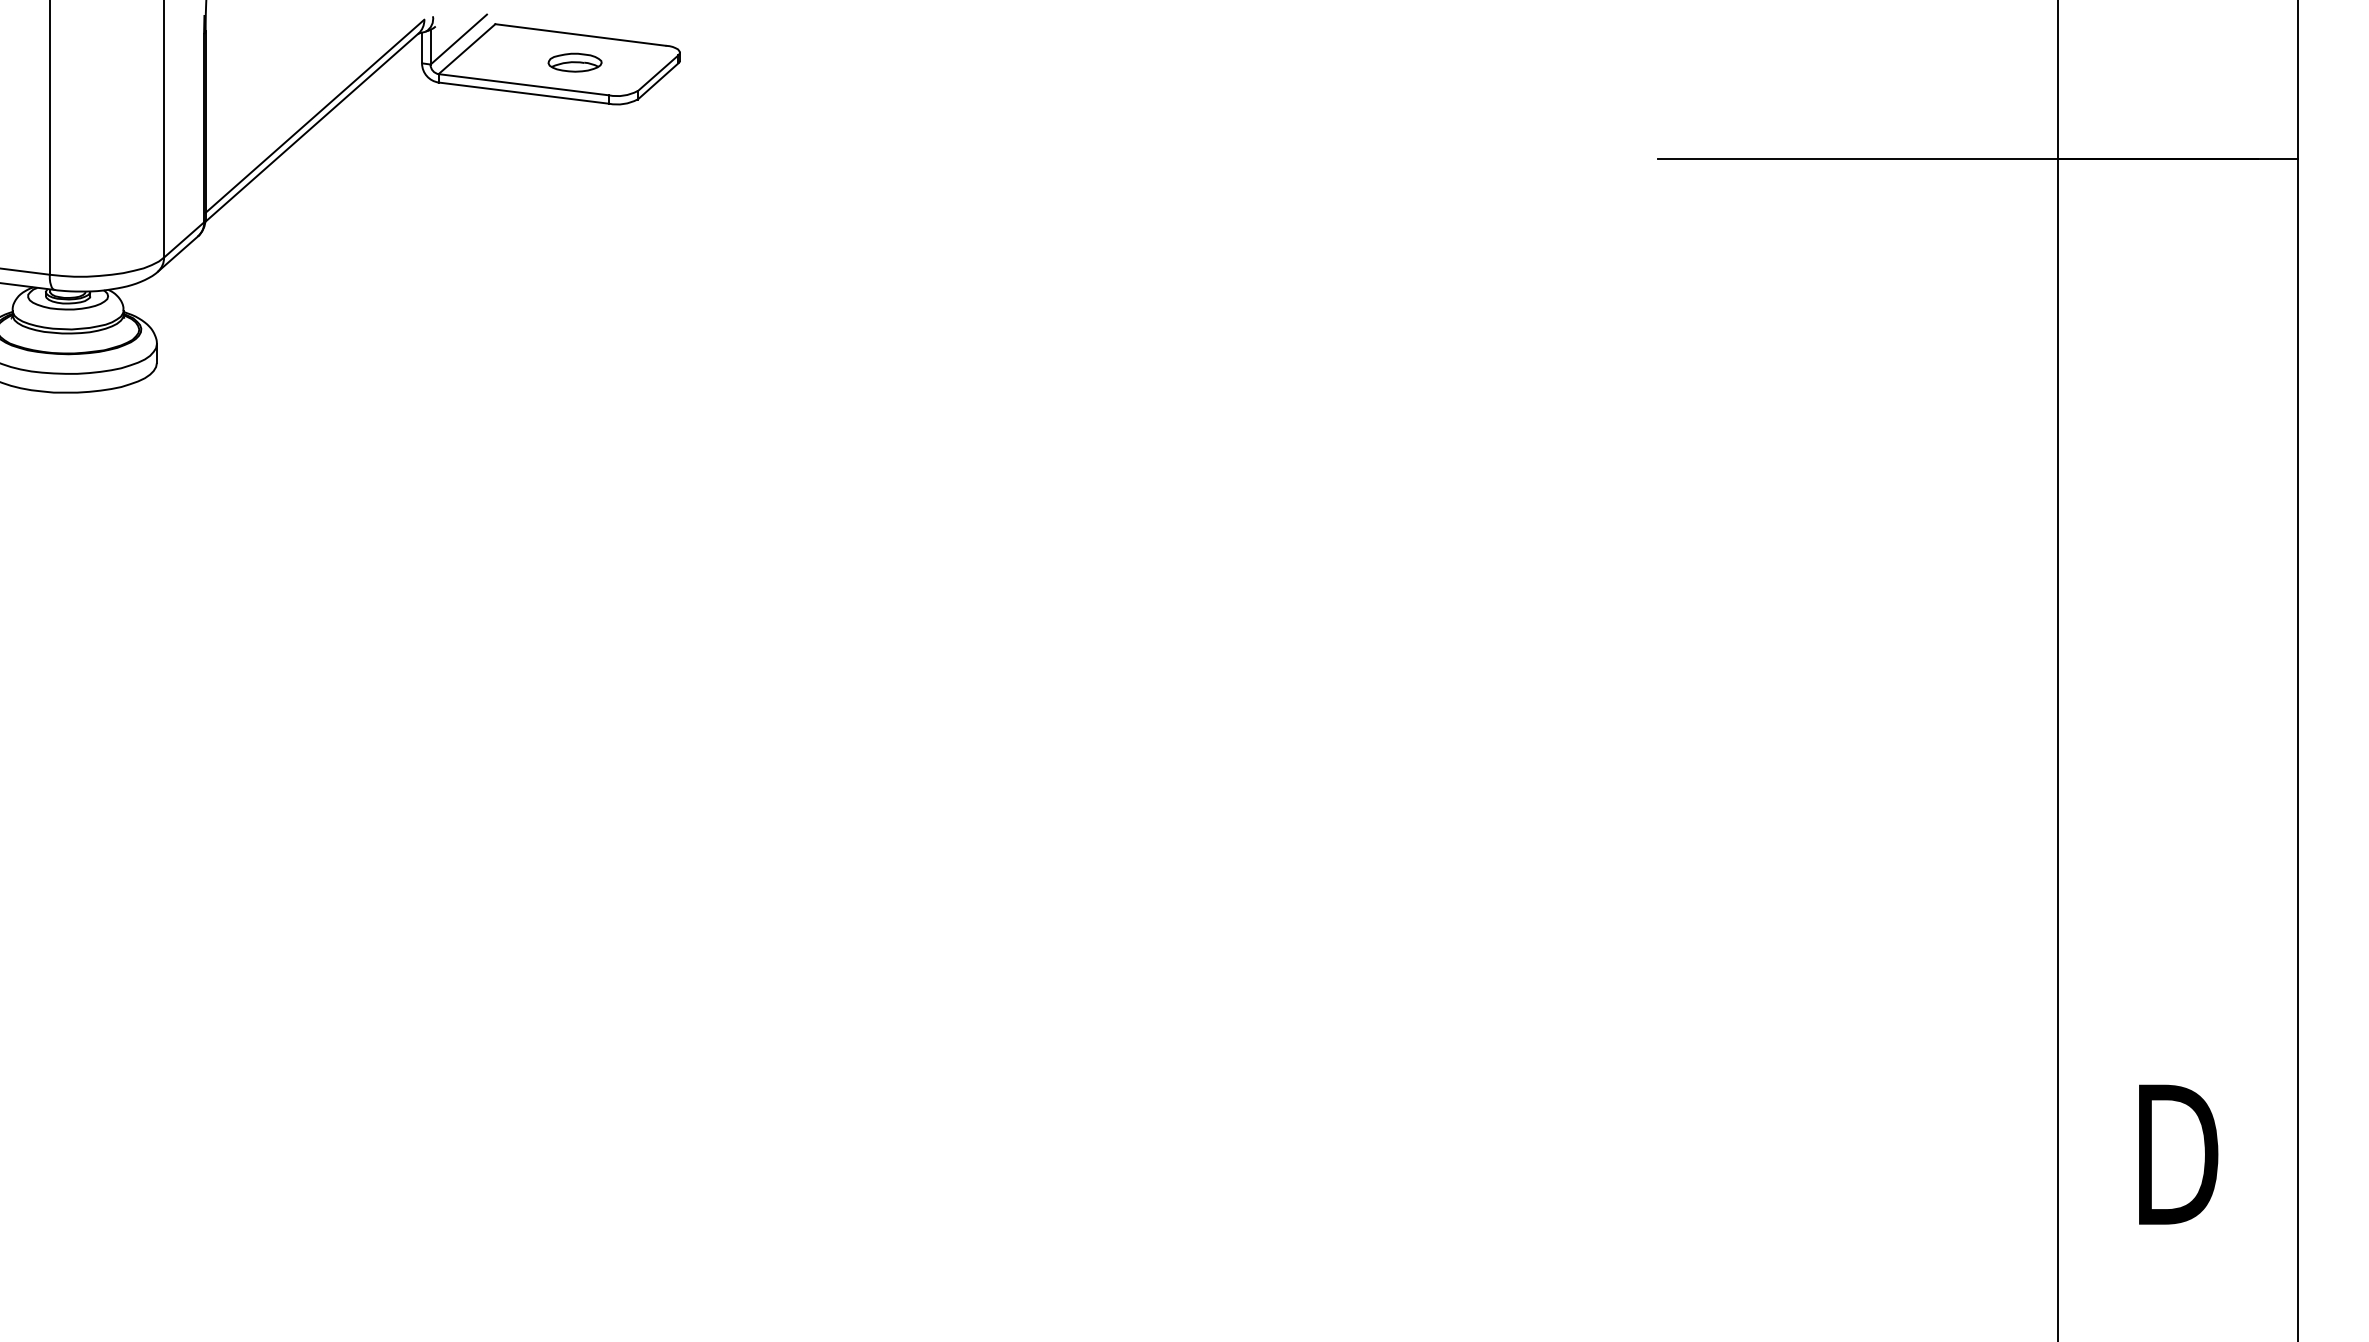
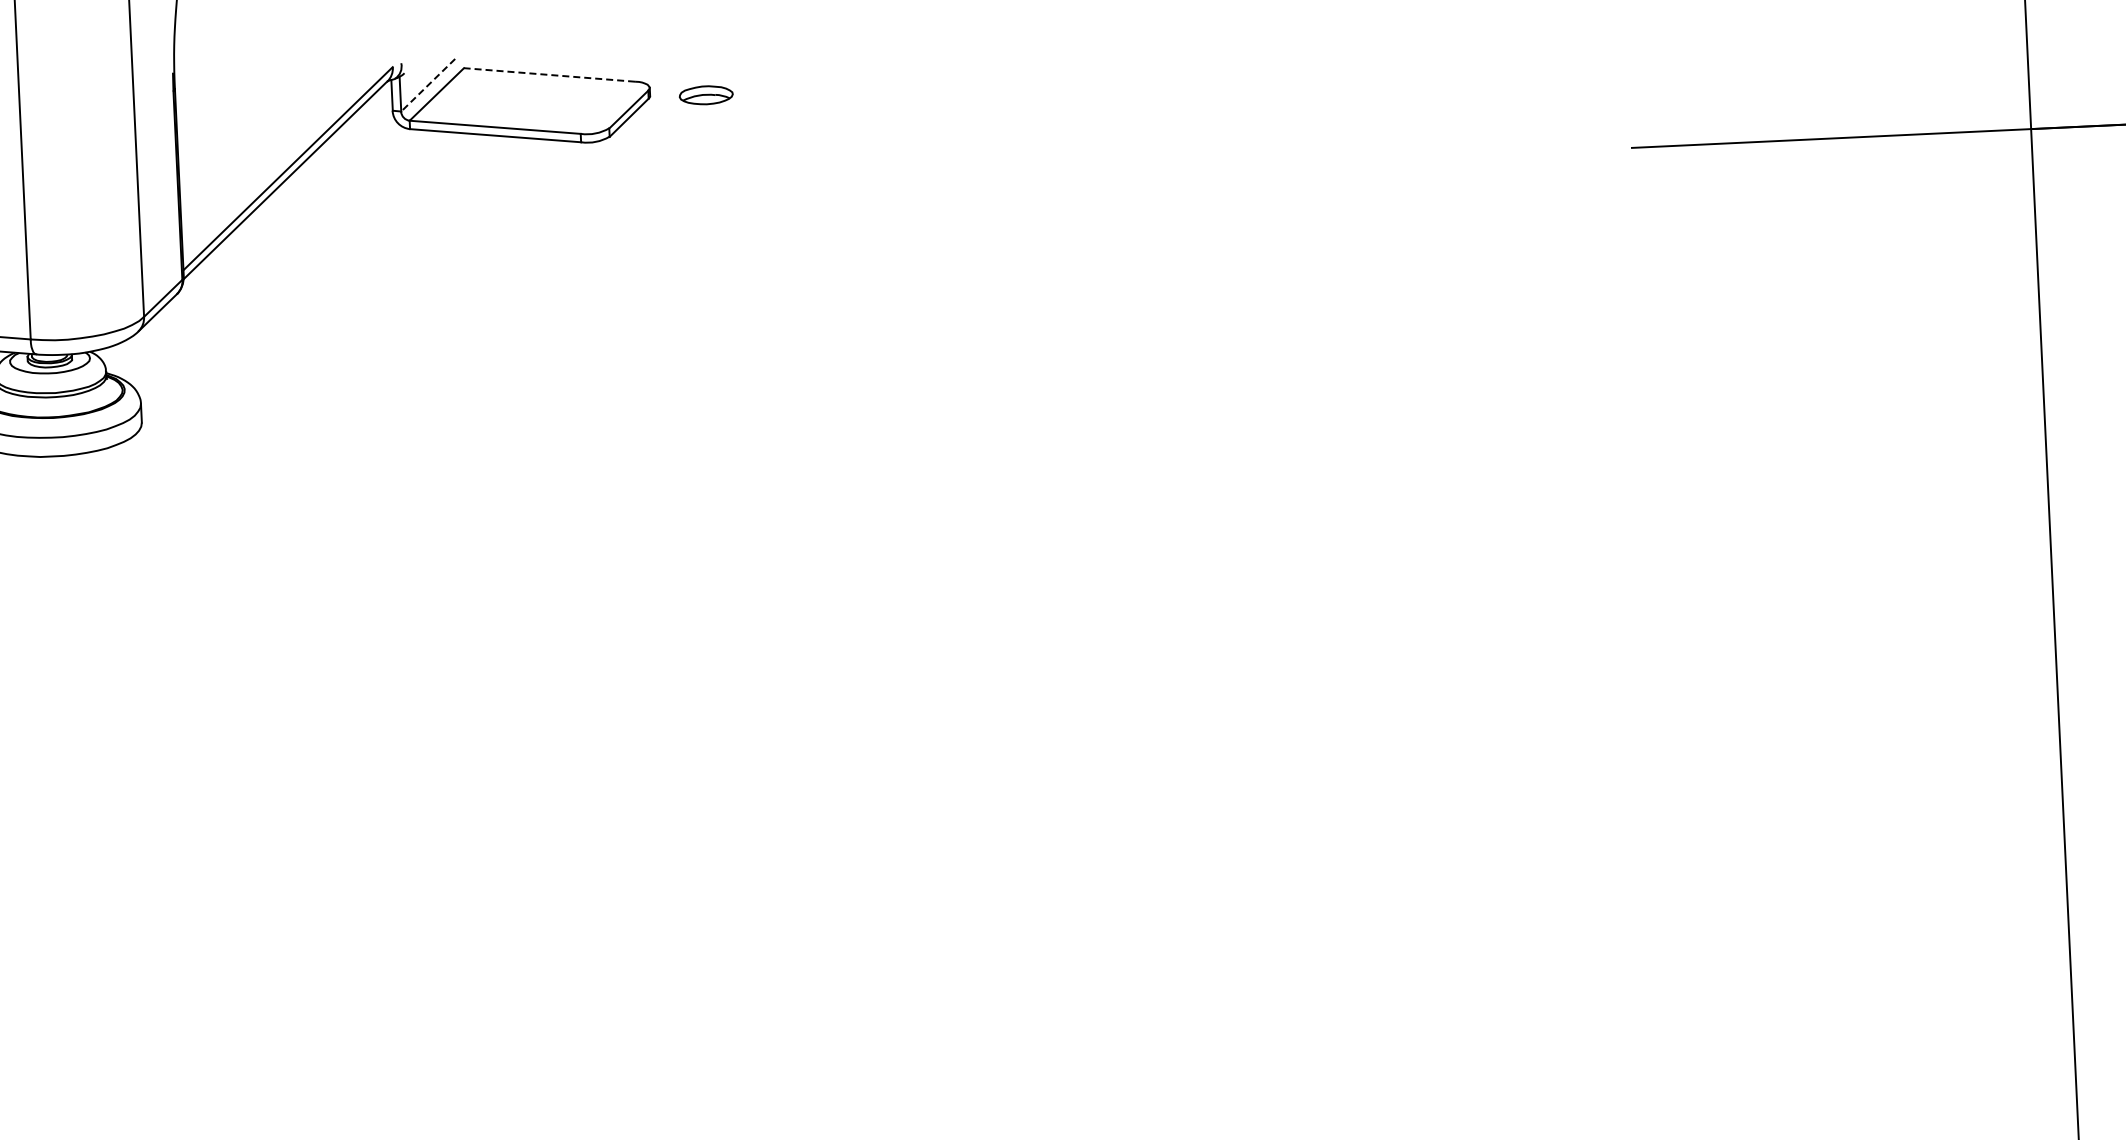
line: (580, 34) -> (549, 74), solid -> dashed
line: (458, 39) -> (427, 85), solid -> dashed
part: (574, 62) -> (705, 95), moved

